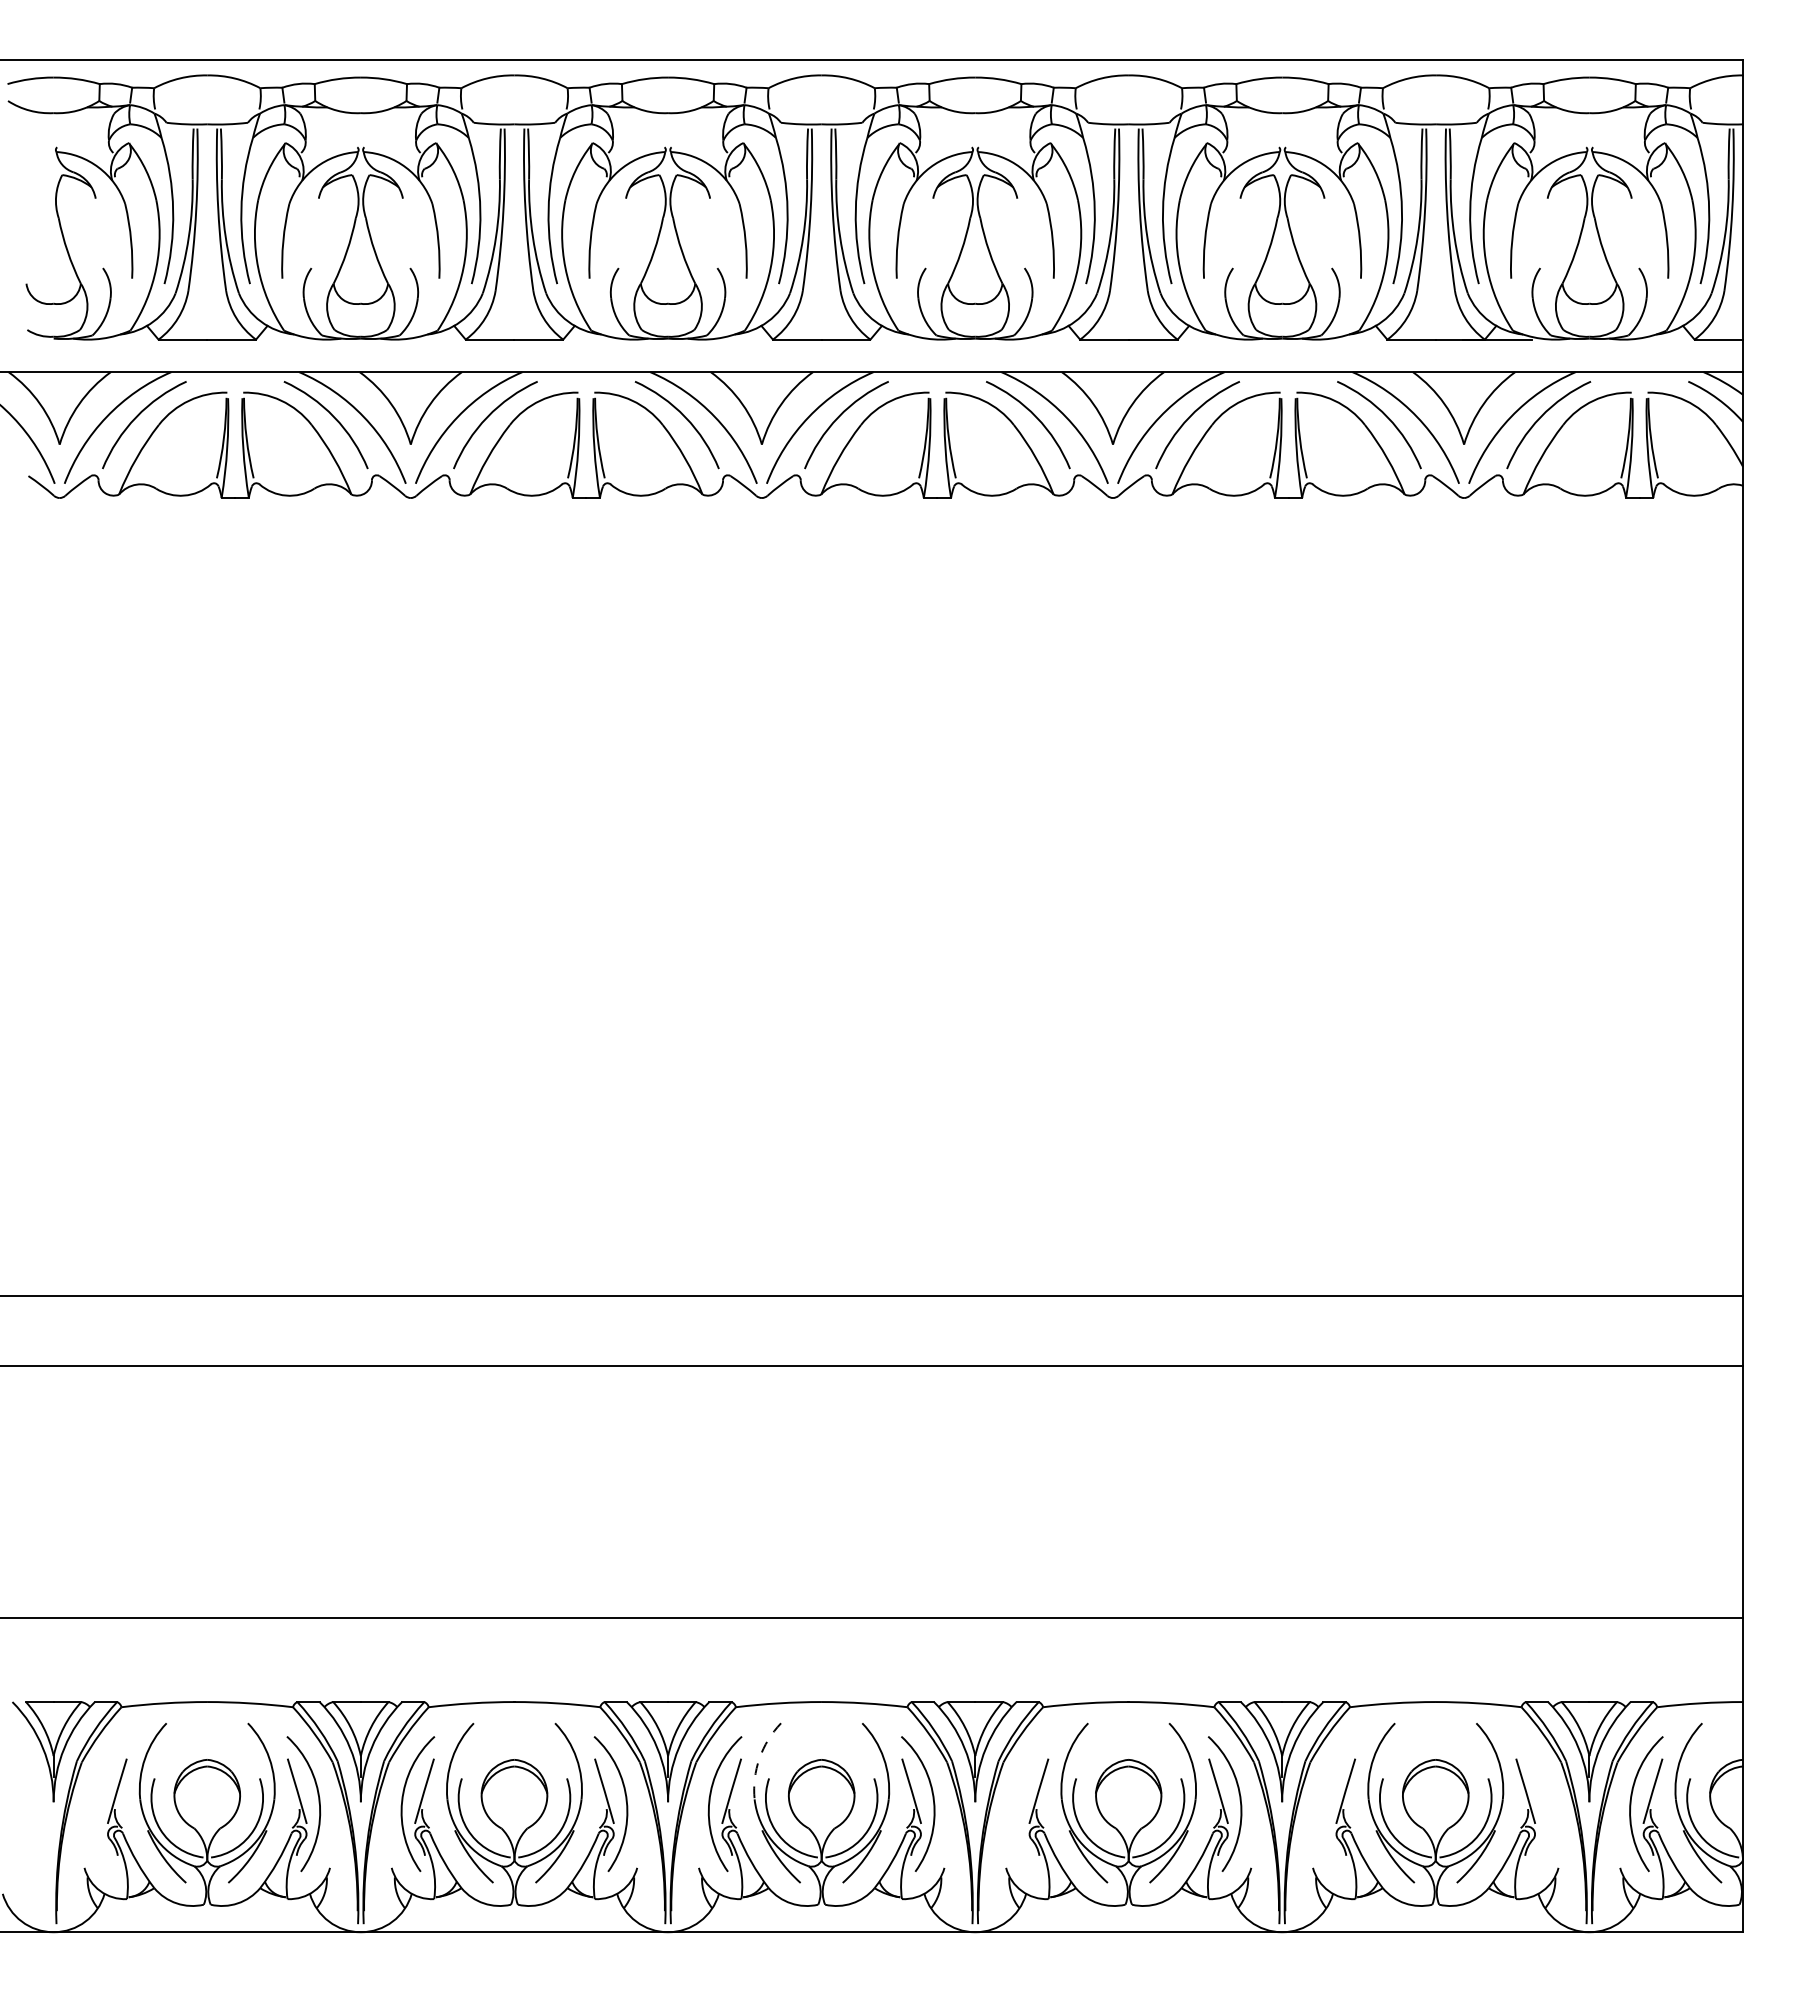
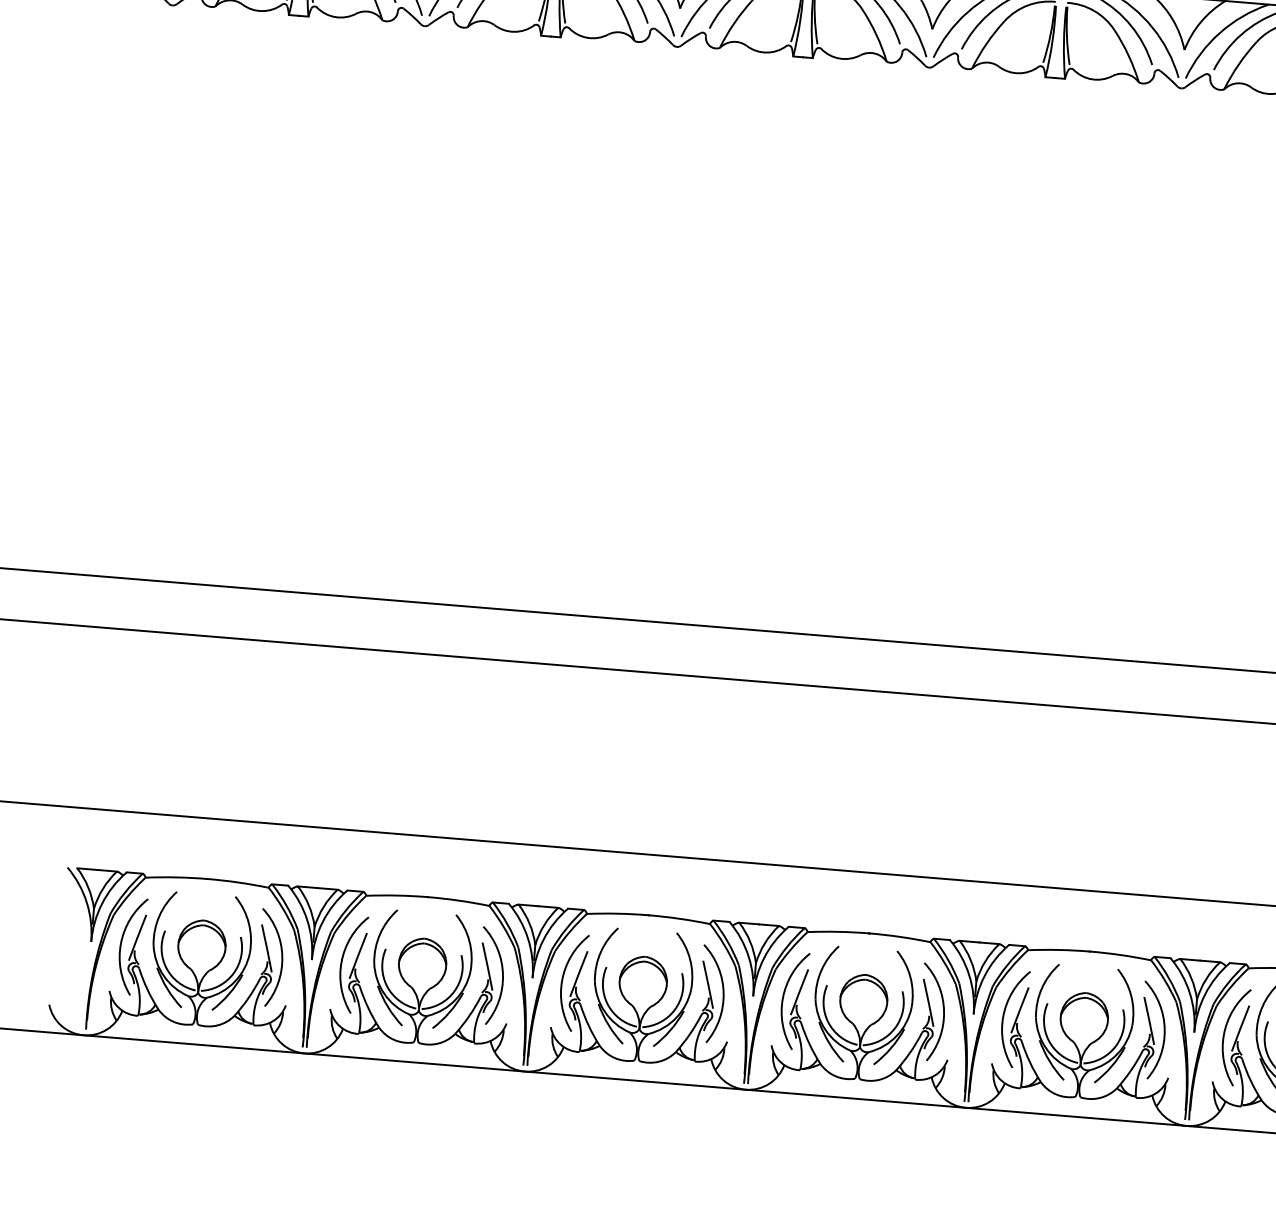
arc: (759, 1758) -> (600, 952), dashed -> solid
arc: (1546, 1798) -> (1163, 1027), added
arc: (96, 1799) -> (122, 942), added
arc: (1017, 1804) -> (783, 1000), added
arc: (1324, 1804) -> (1003, 1018), added

